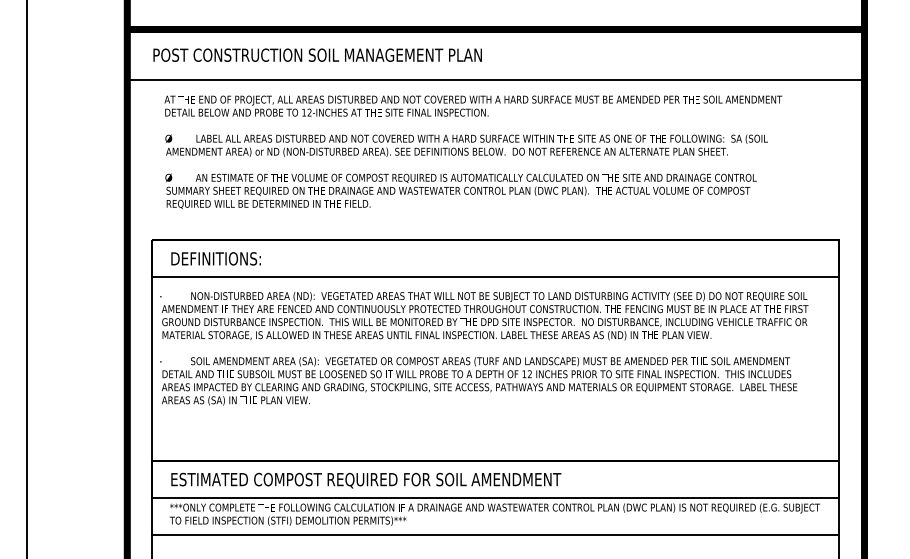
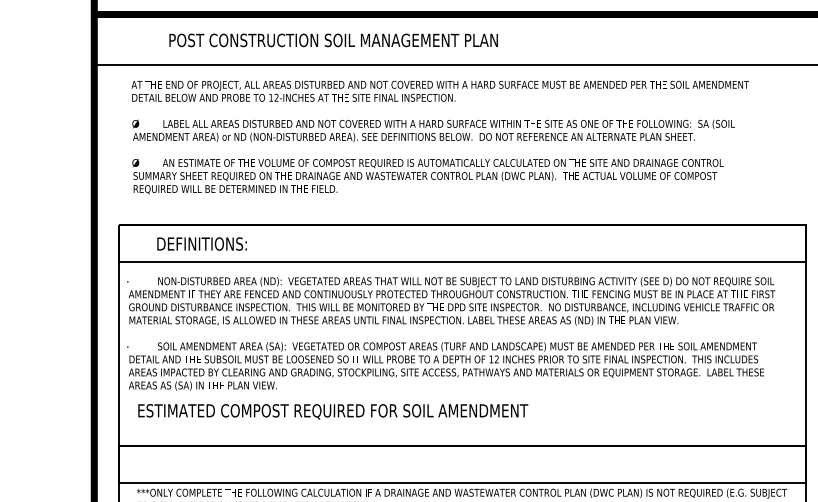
text: (317, 54) -> (333, 39), moved
text: (215, 258) -> (201, 243), moved
text: (366, 480) -> (333, 411), moved

